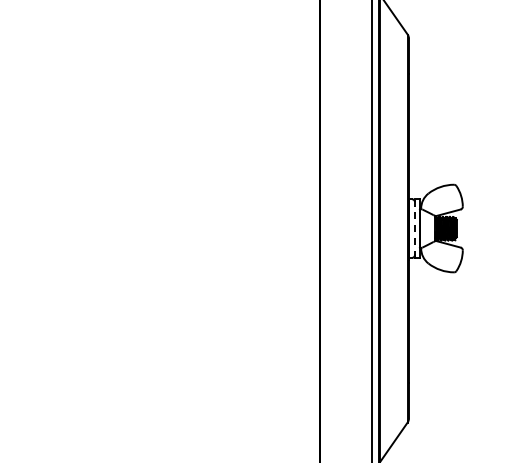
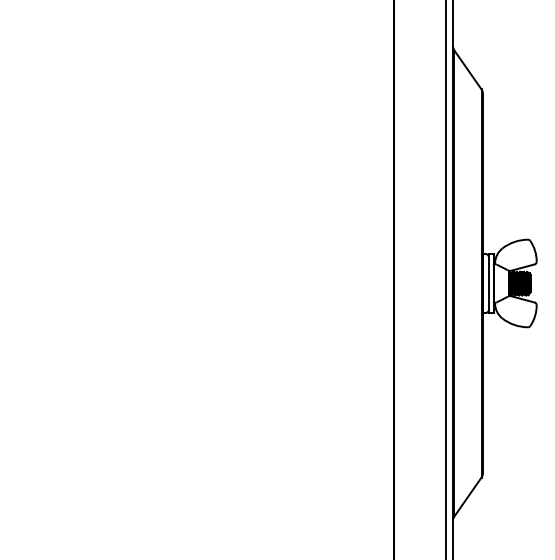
line: (414, 228) -> (488, 283), dashed -> solid

